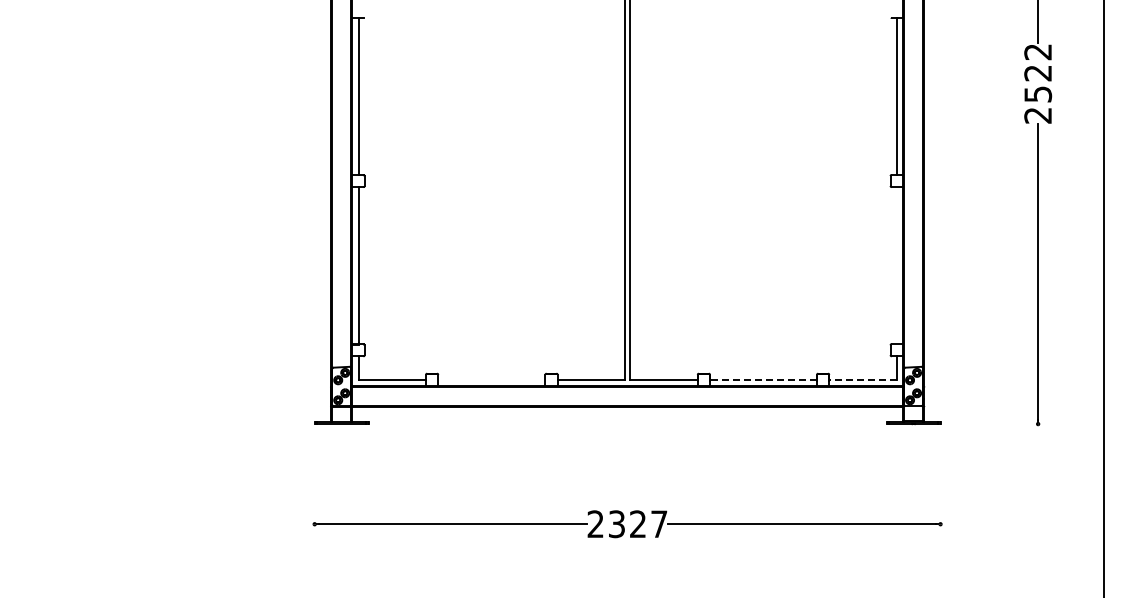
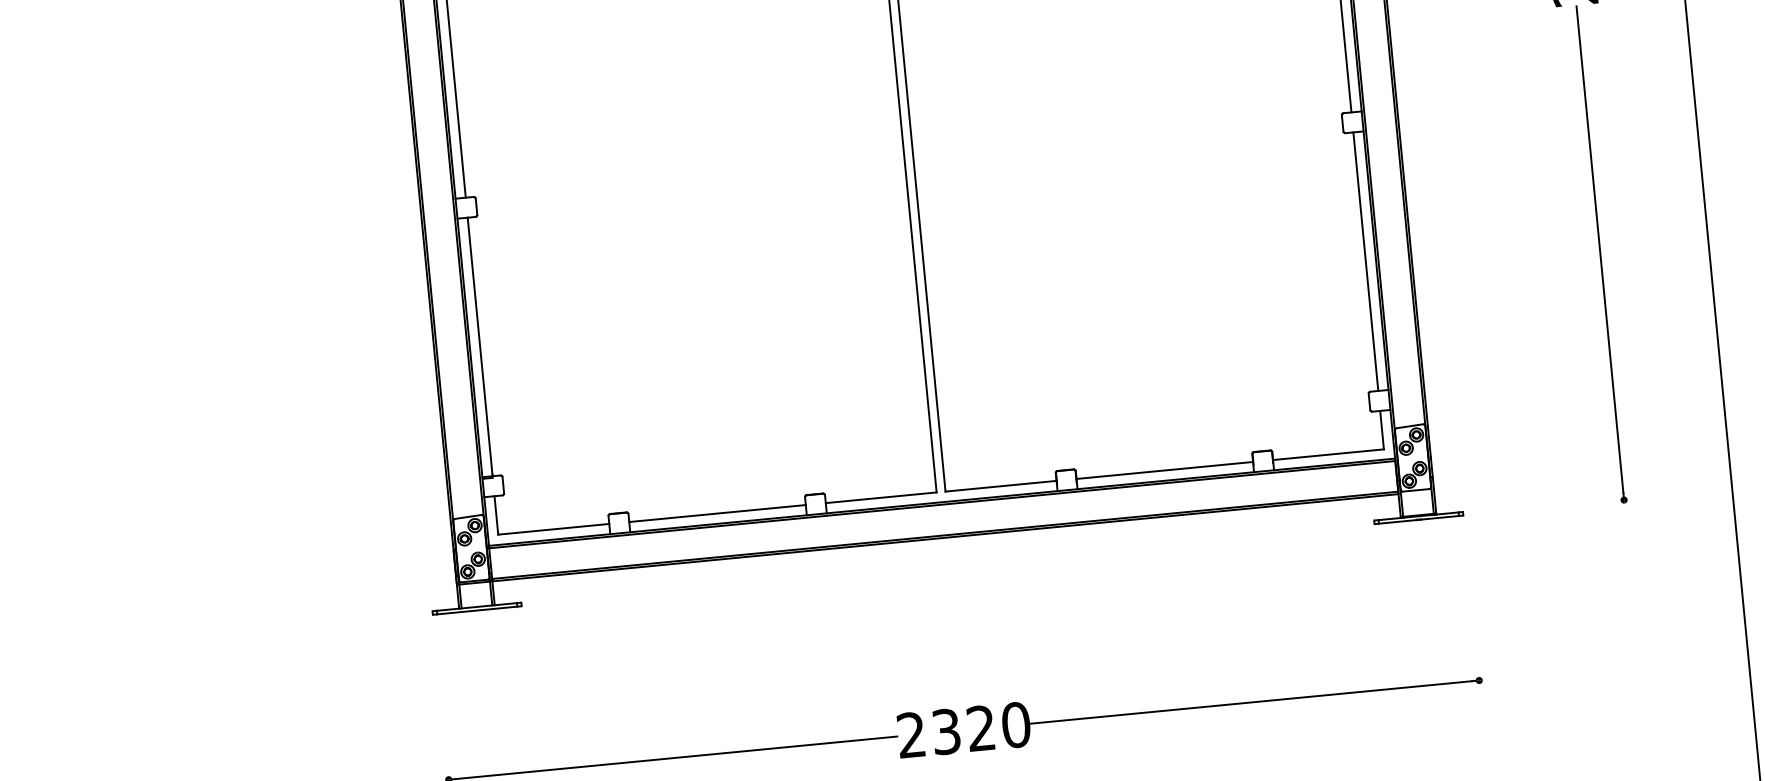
line: (896, 265) -> (1365, 261), added
line: (491, 379) -> (716, 513), added
line: (763, 379) -> (1164, 470), dashed -> solid
line: (862, 379) -> (1327, 454), dashed -> solid
text: (659, 524) -> (1016, 725), 2327 -> 2320

